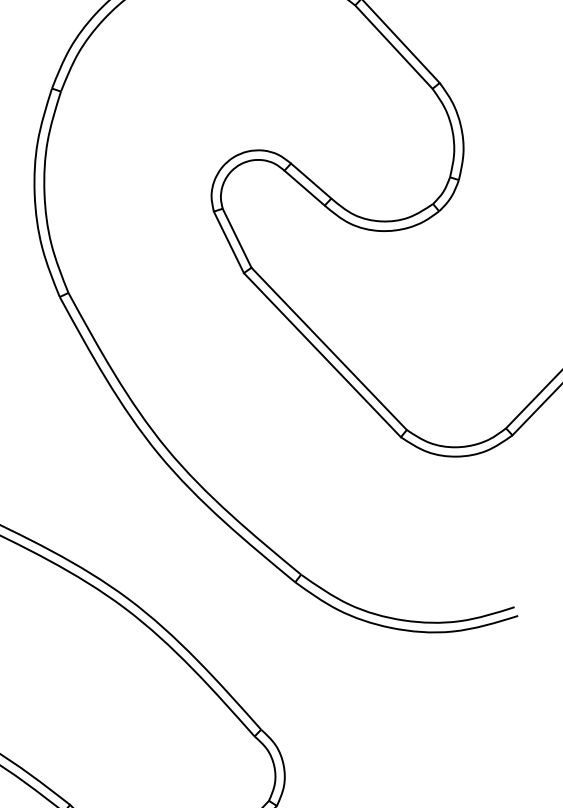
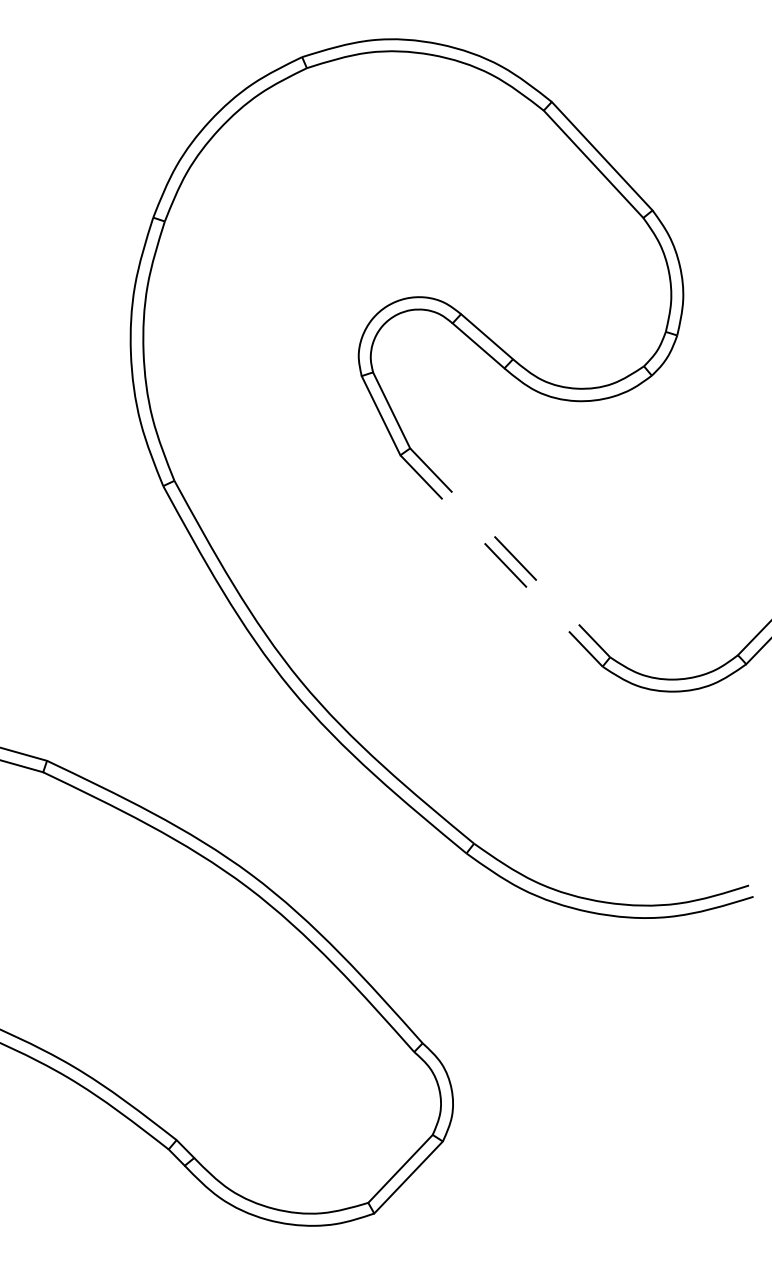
line: (329, 348) -> (510, 552), solid -> dashed
line: (322, 355) -> (501, 561), solid -> dashed

